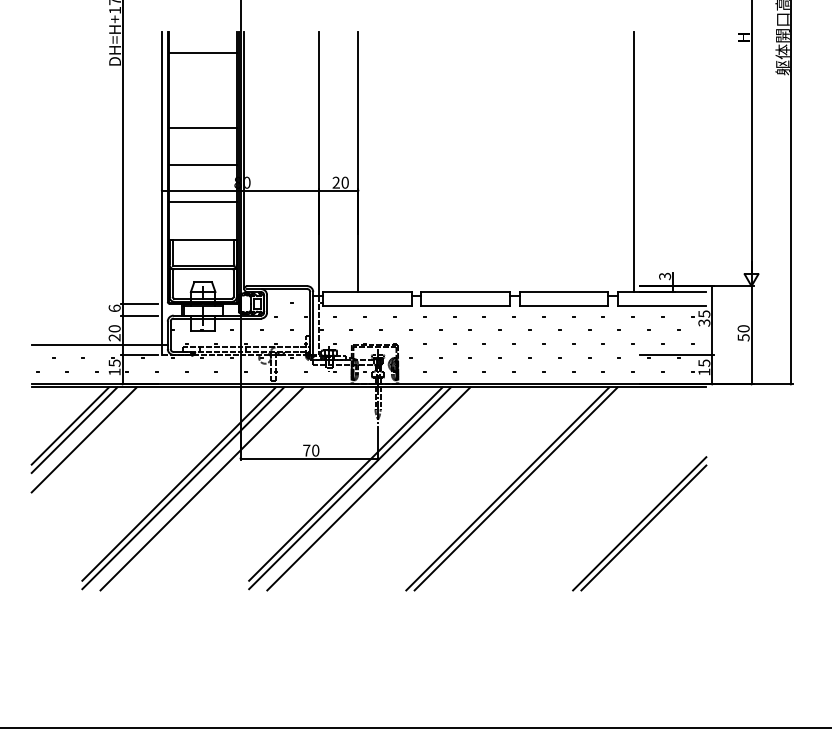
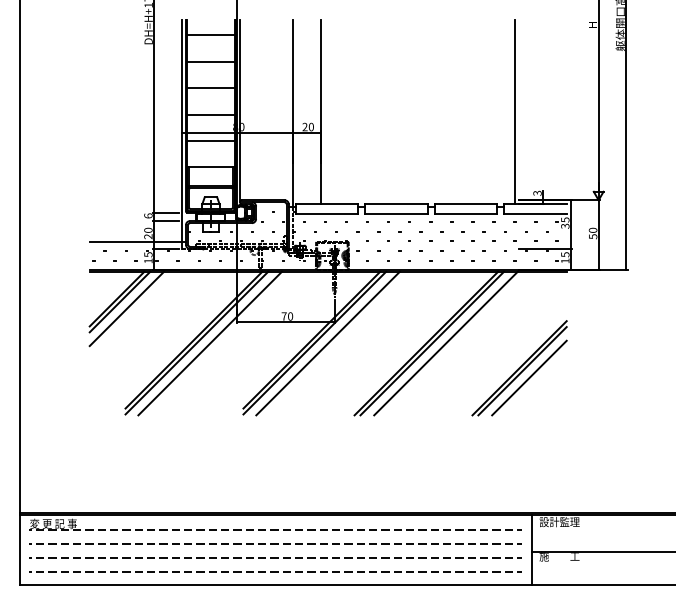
line: (202, 89) -> (210, 61), added
line: (534, 488) -> (445, 343), added
line: (653, 536) -> (529, 377), added

